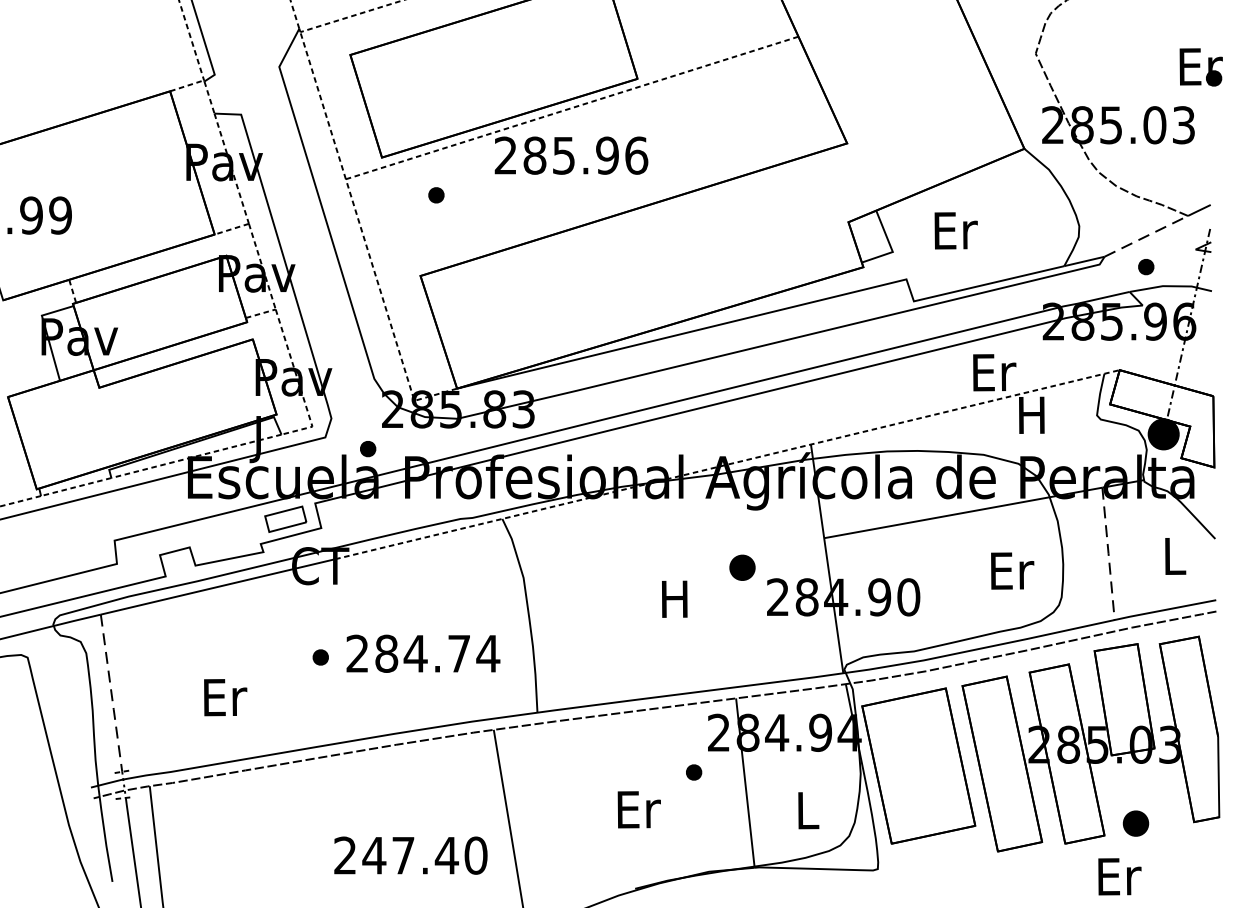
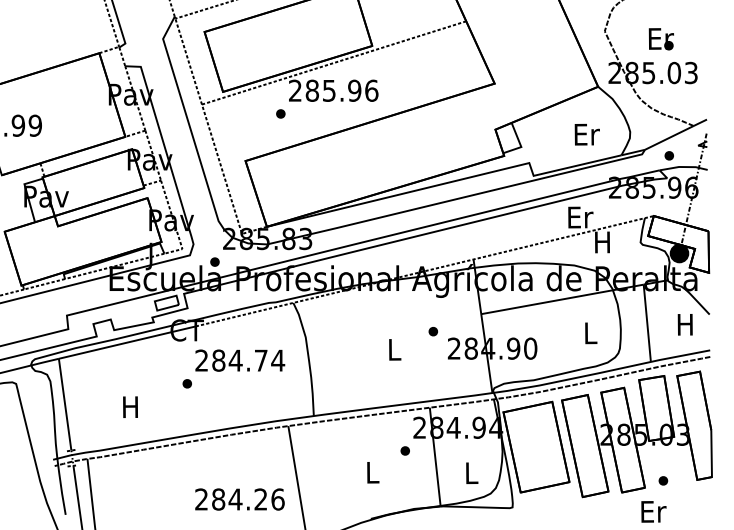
text: (1199, 67) -> (660, 39), moved
part: (435, 194) -> (280, 113), moved
text: (954, 230) -> (586, 134), moved
line: (1146, 235) -> (669, 137), dashed -> solid
line: (1108, 554) -> (647, 323), dashed -> solid
text: (1172, 555) -> (684, 324), L -> H
part: (740, 567) -> (432, 331), size x0.62
text: (1011, 571) -> (590, 333), Er -> L
text: (673, 598) -> (393, 349), H -> L
text: (423, 653) -> (240, 360), moved
line: (112, 694) -> (65, 405), dashed -> solid
text: (225, 698) -> (131, 407), Er -> H
text: (637, 809) -> (372, 472), Er -> L
part: (1136, 823) -> (663, 480), size x0.62
text: (423, 855) -> (247, 499), 247.40 -> 284.26

